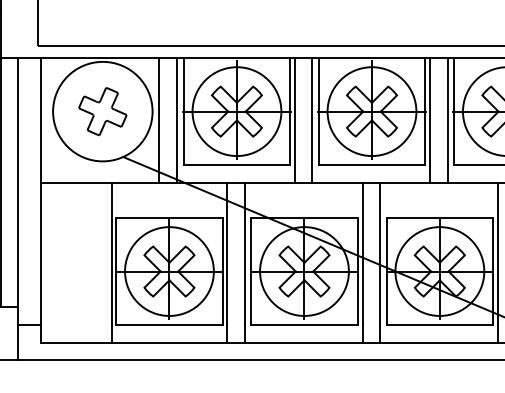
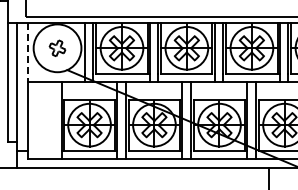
part: (102, 111) -> (57, 48), size x0.7
line: (40, 120) -> (27, 52), solid -> dashed

